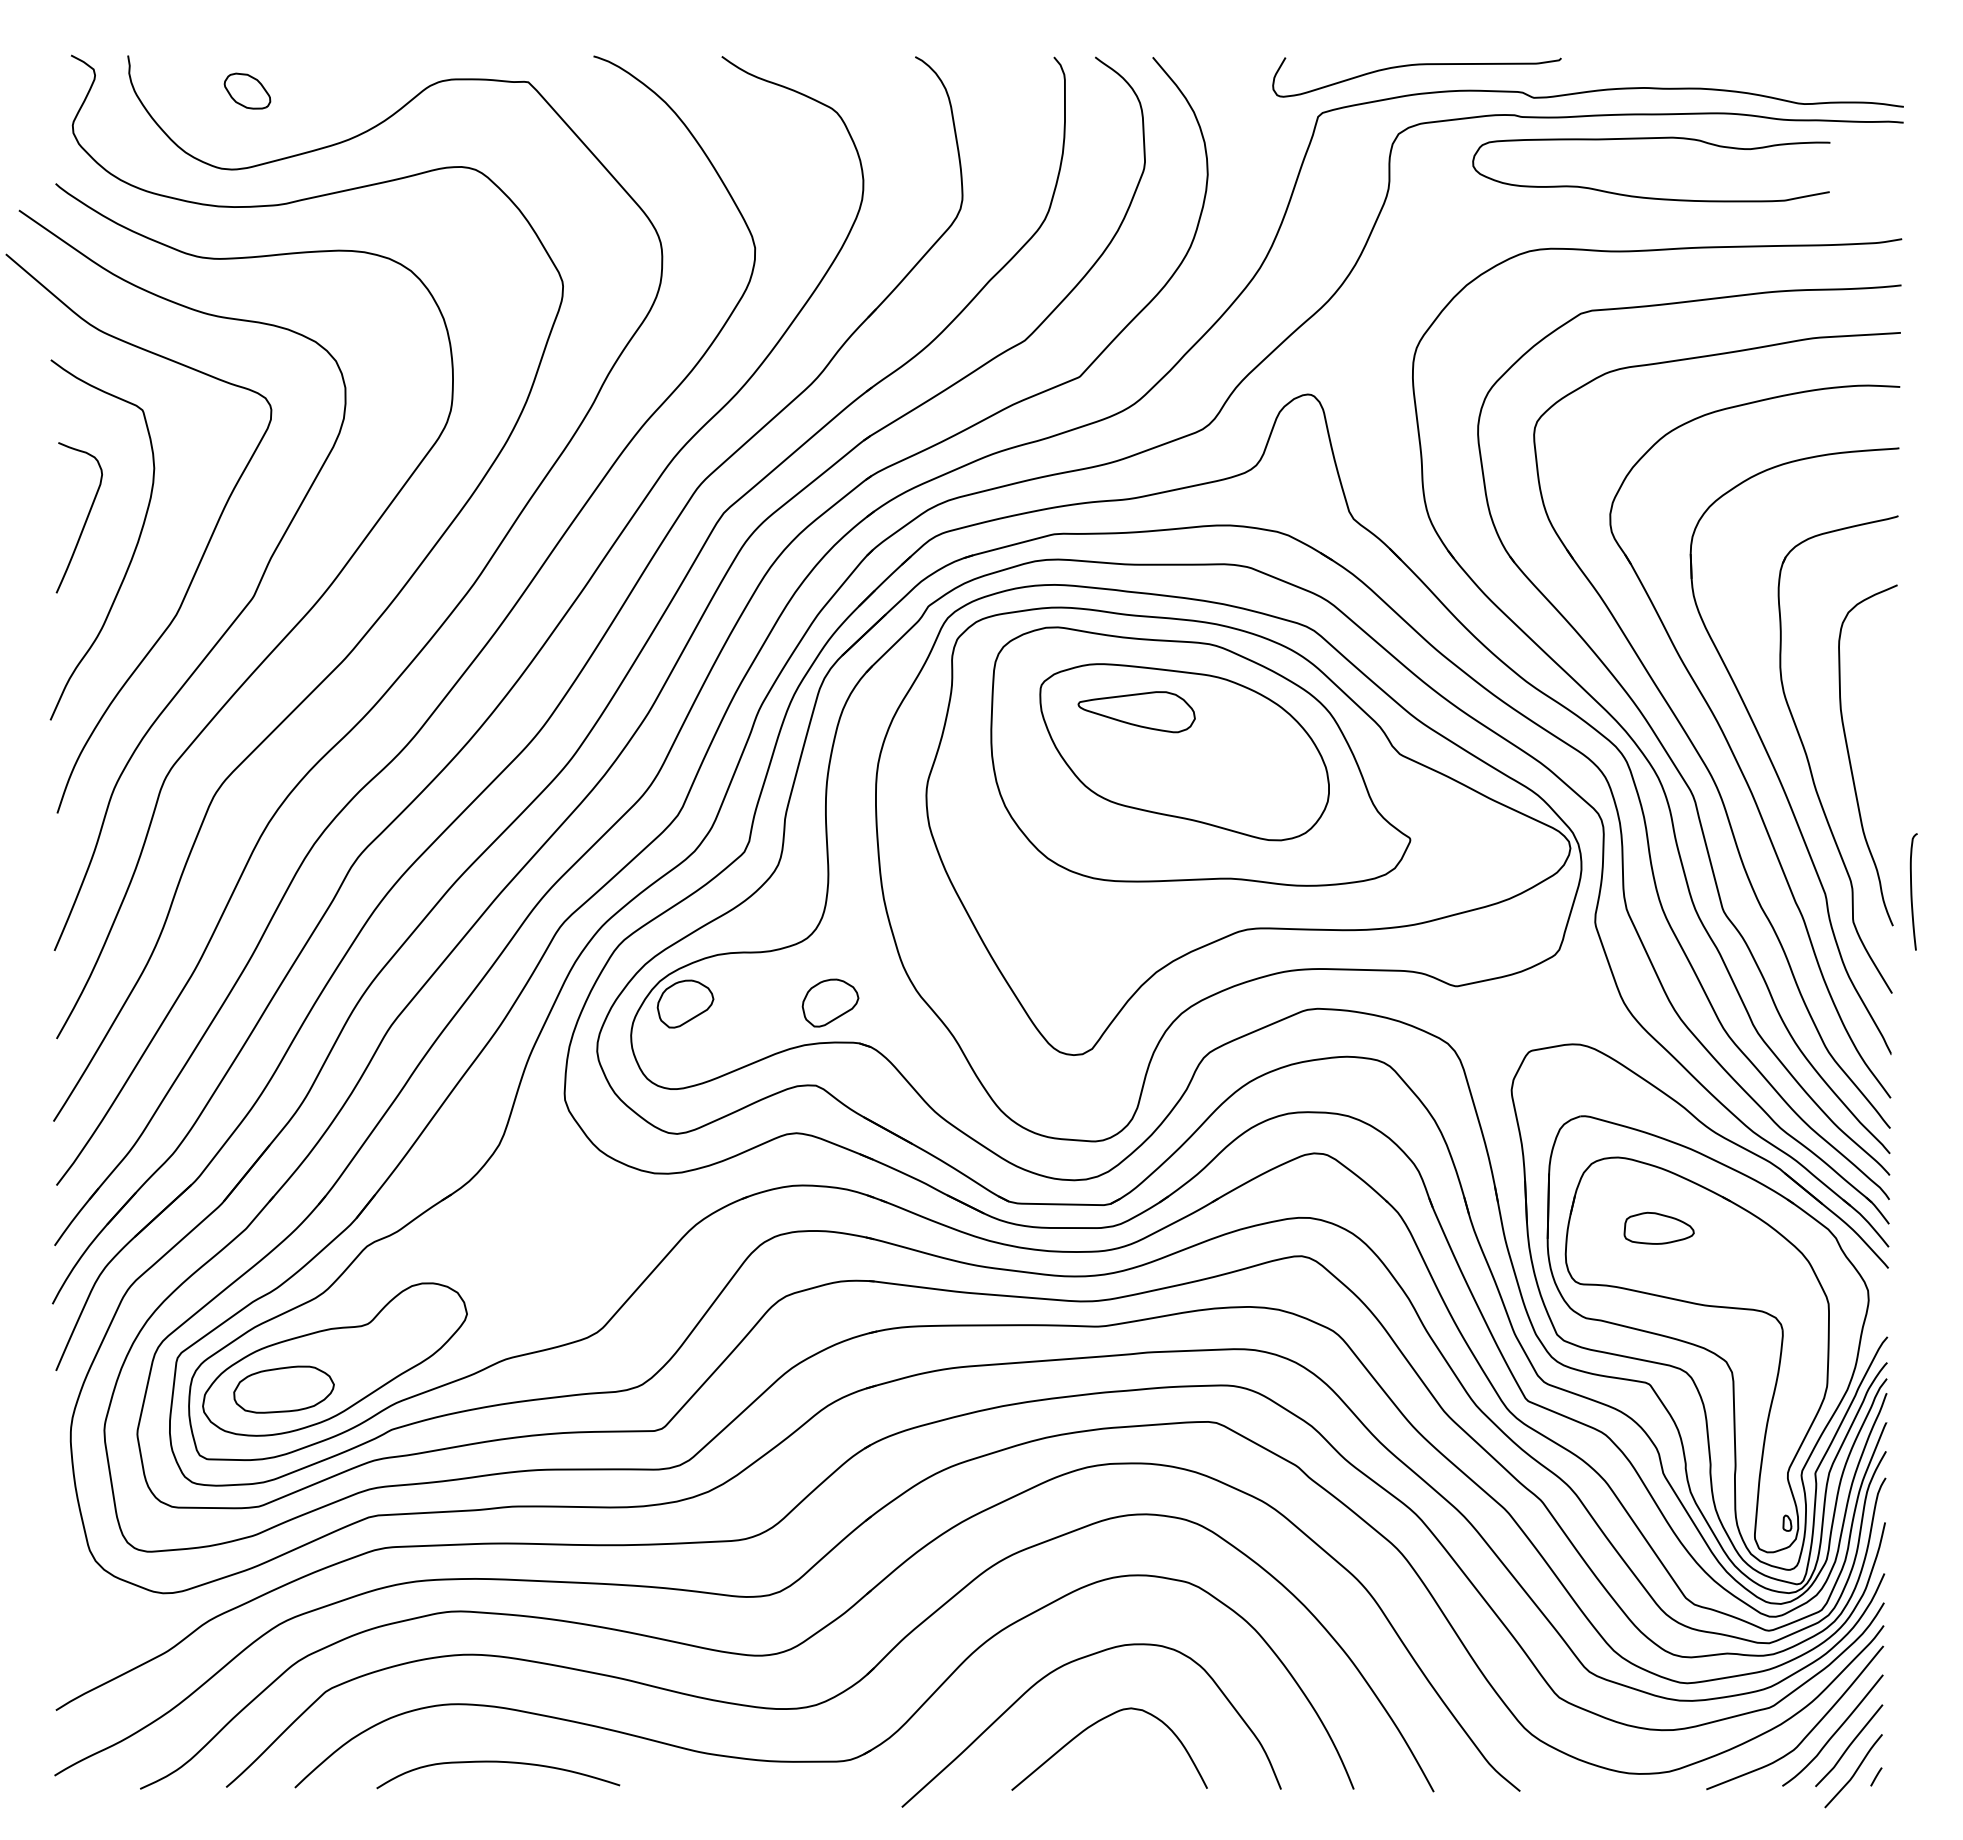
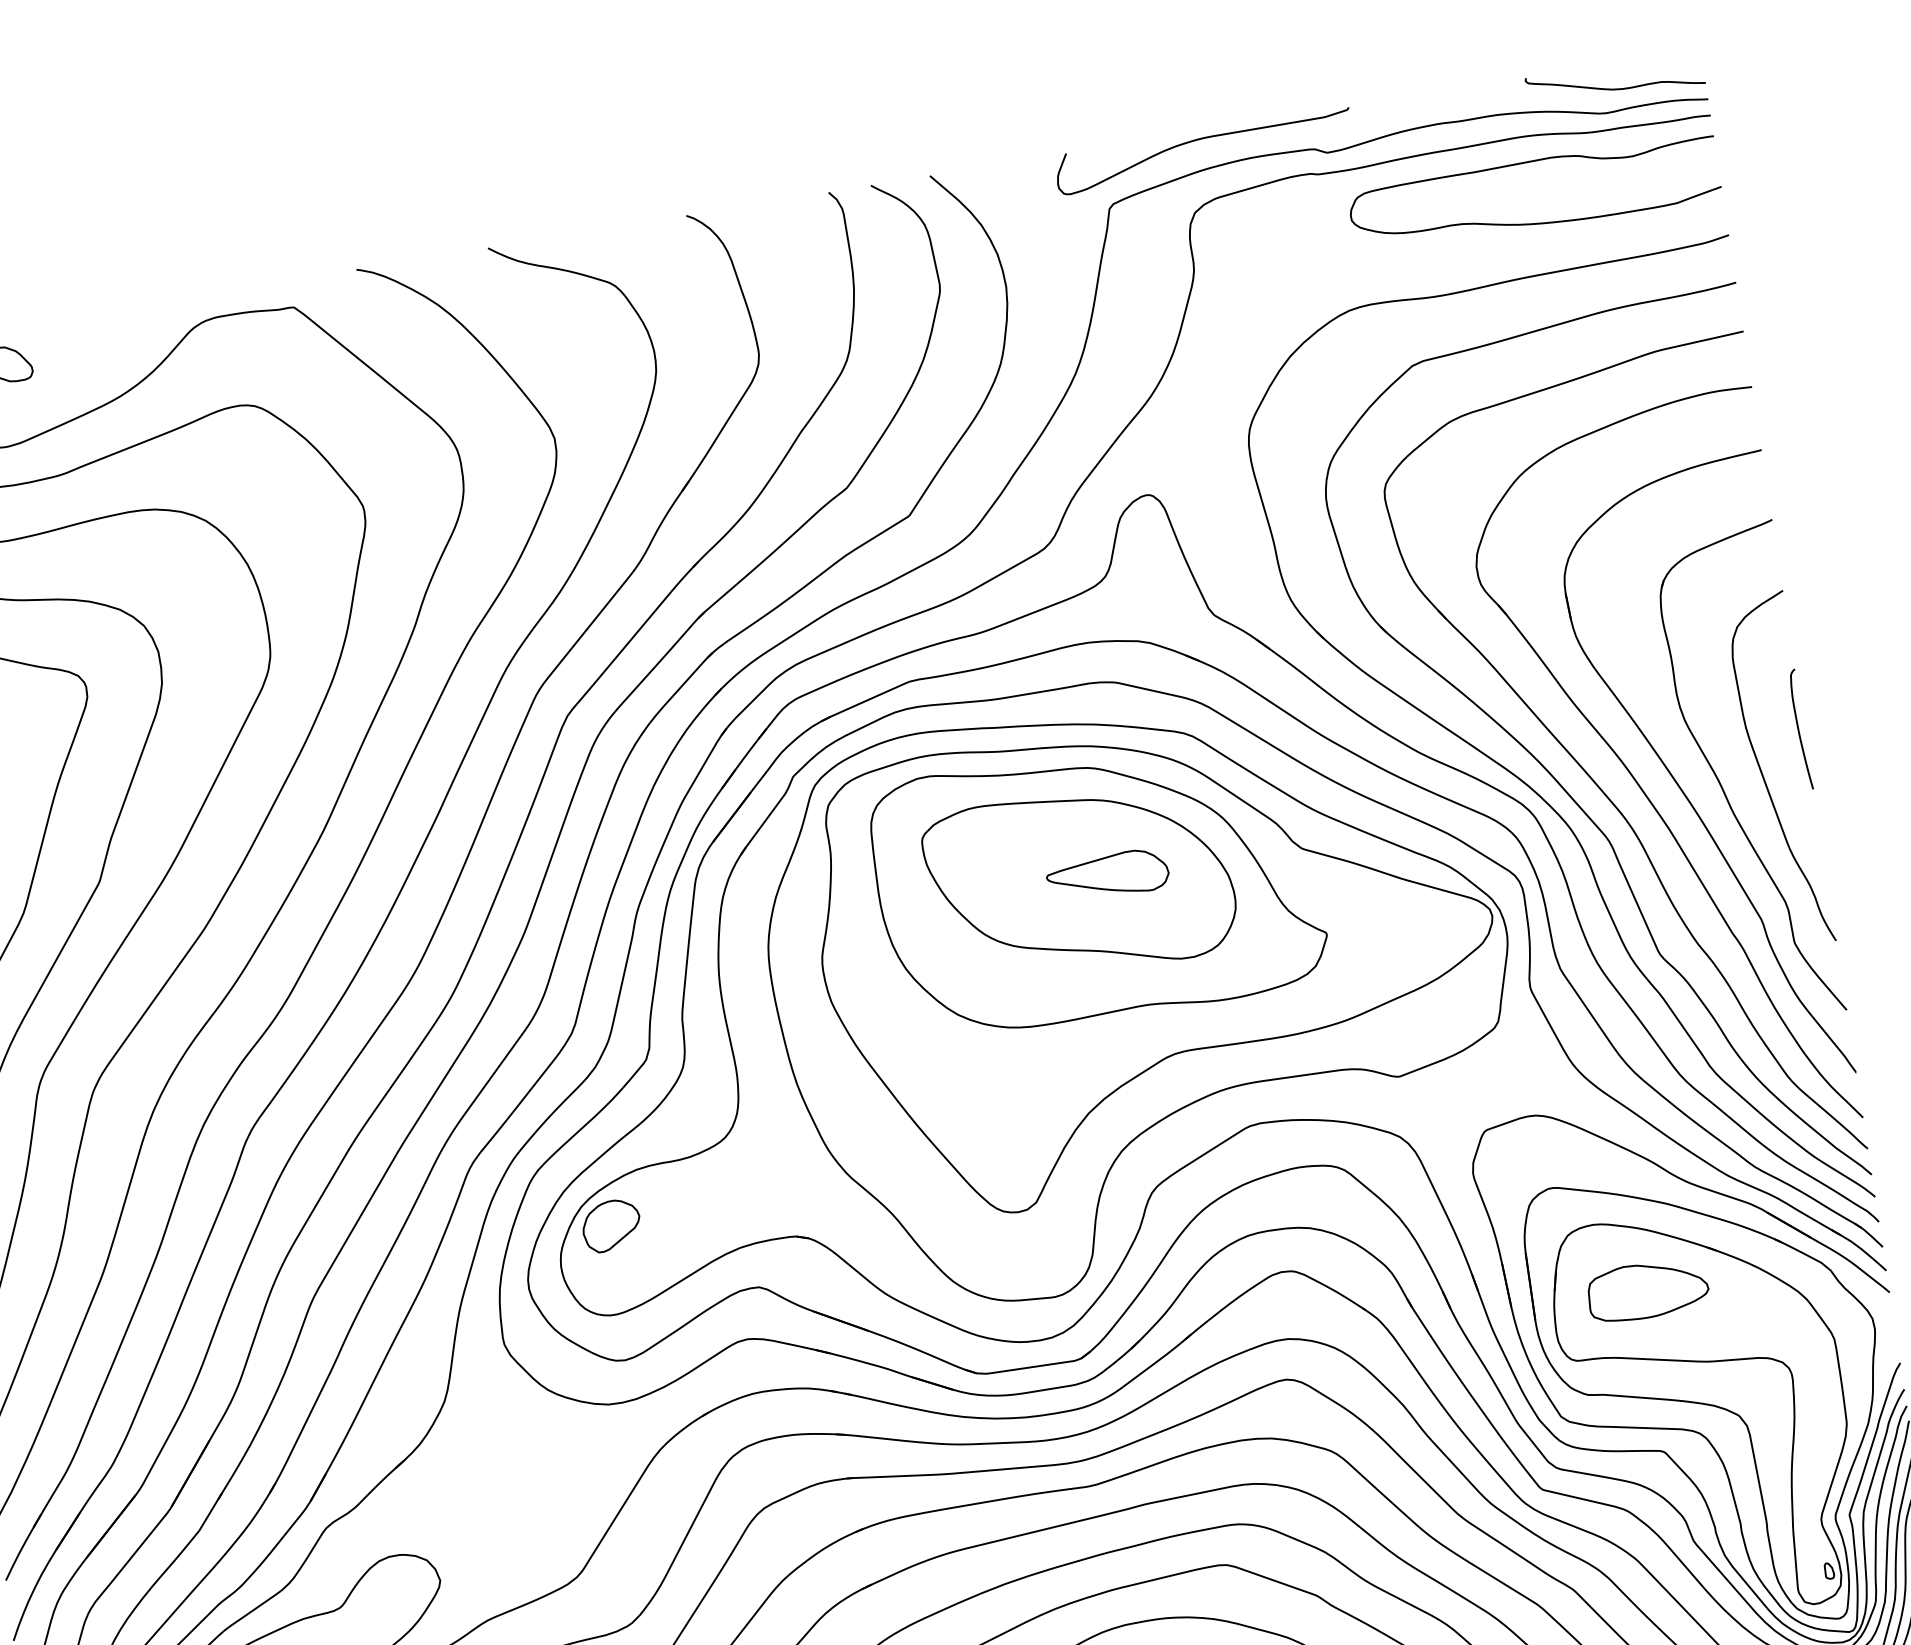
curve: (1815, 81) -> (1613, 88), added
curve: (1651, 197) -> (1539, 222), moved
part: (1136, 712) -> (1107, 876), moved
curve: (1912, 891) -> (1799, 729), moved
part: (830, 1002) -> (759, 1199), removed
part: (1658, 1228) -> (1647, 1290), size x1.67

